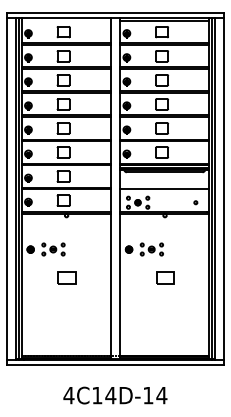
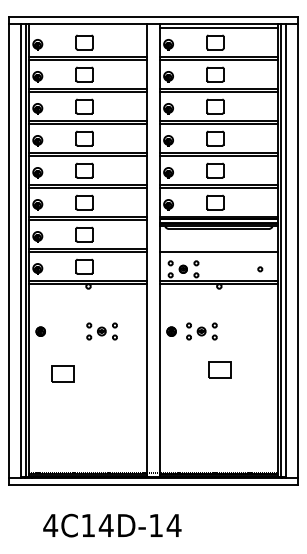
part: (53, 249) -> (101, 331), moved
part: (66, 278) -> (62, 373), moved
text: (115, 395) -> (112, 525), moved

